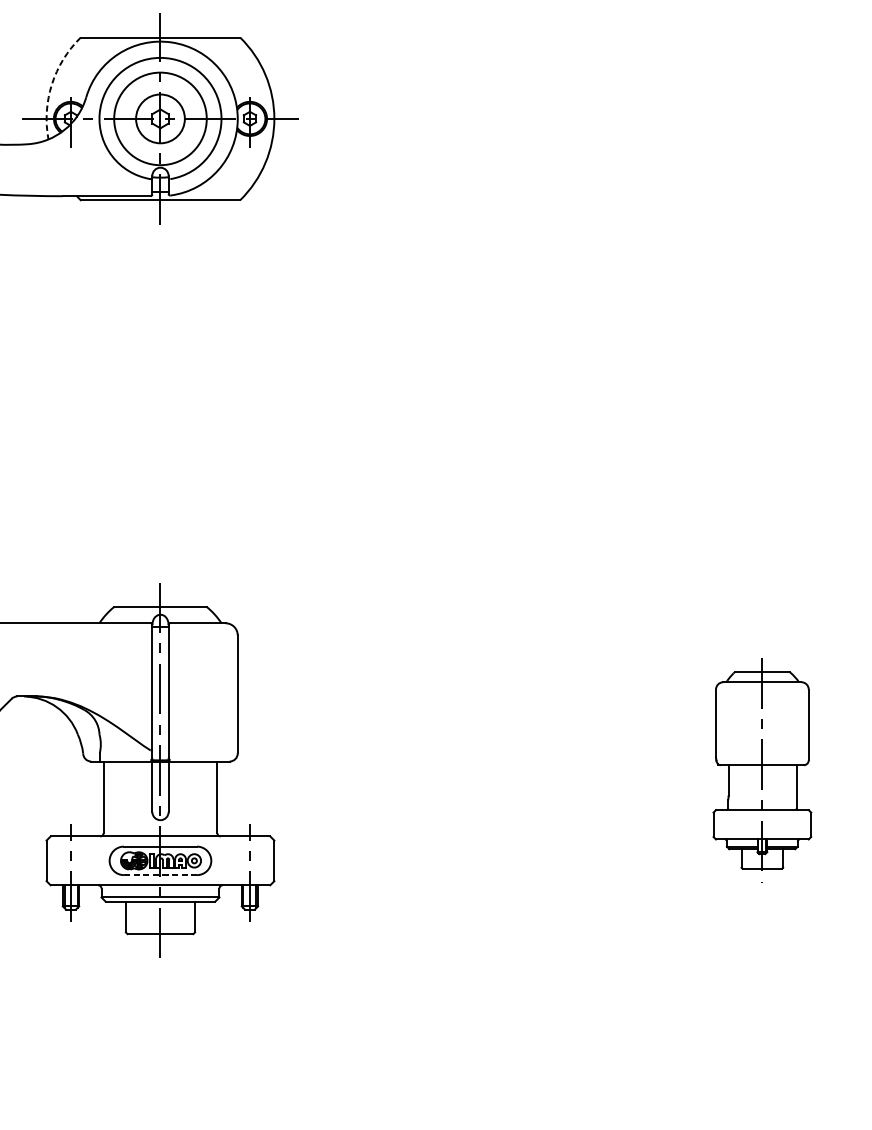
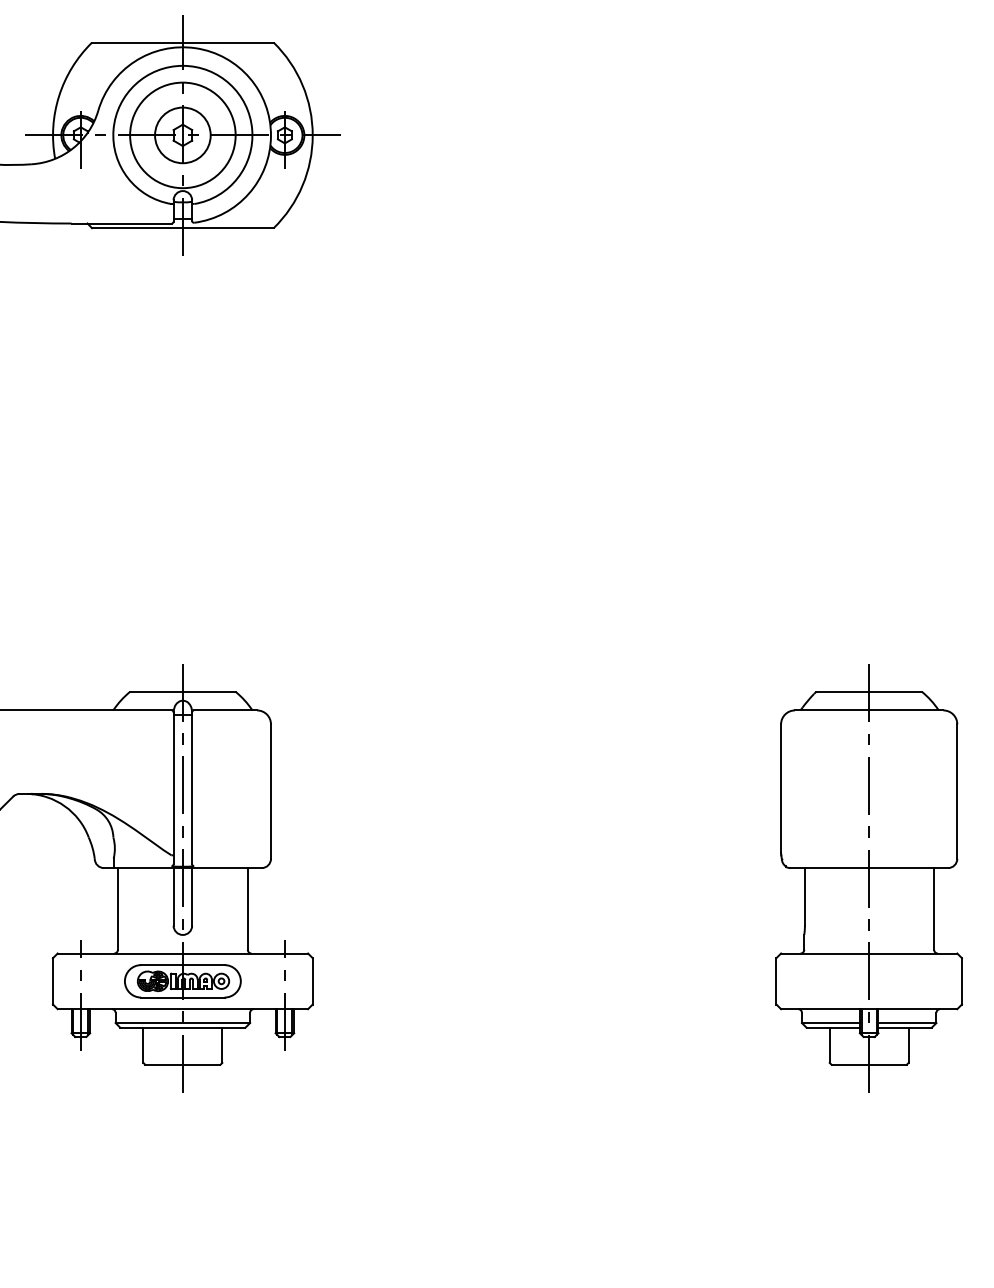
arc: (52, 84) -> (59, 96), dashed -> solid
part: (761, 770) -> (868, 878), size x1.67
line: (160, 875) -> (182, 997), dashed -> solid

